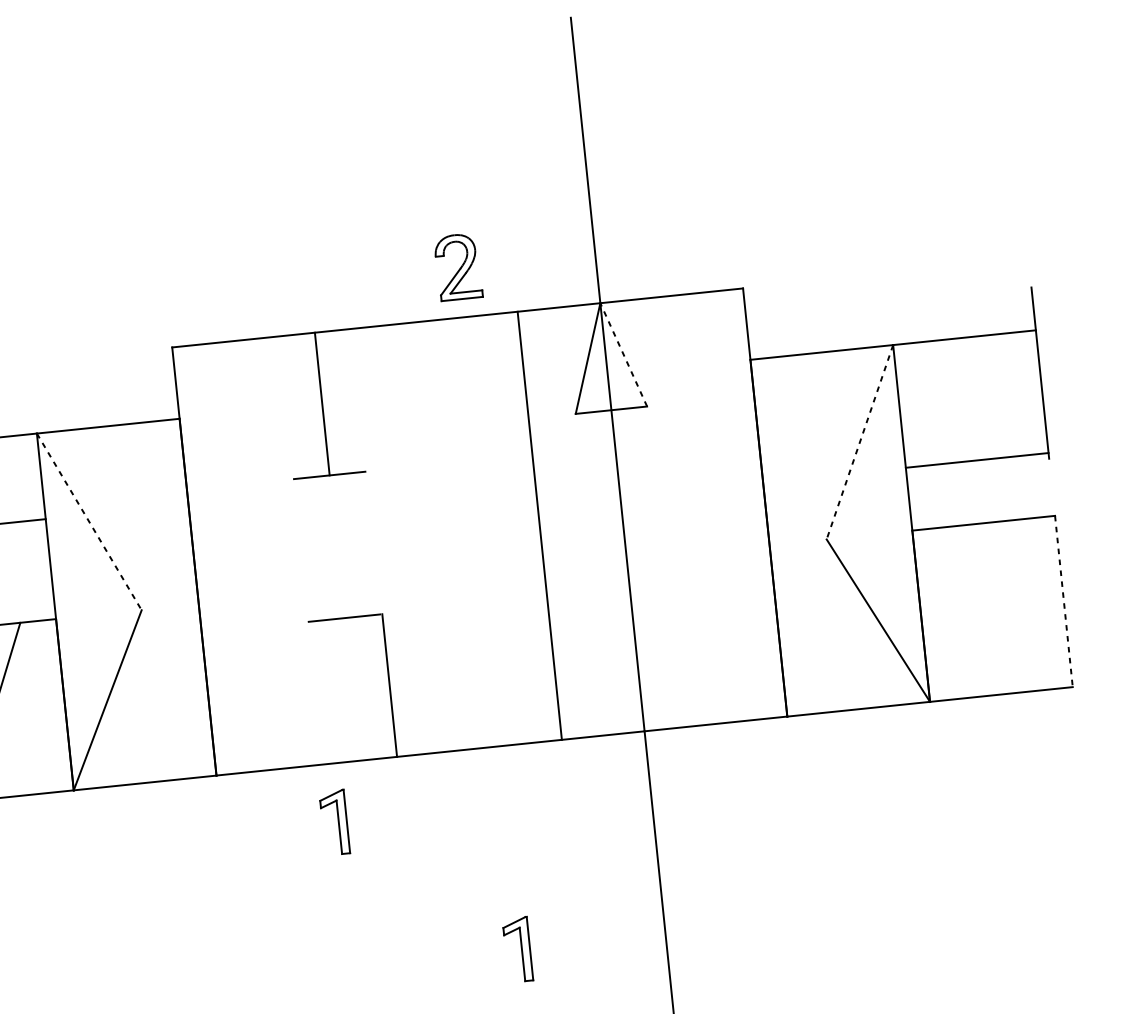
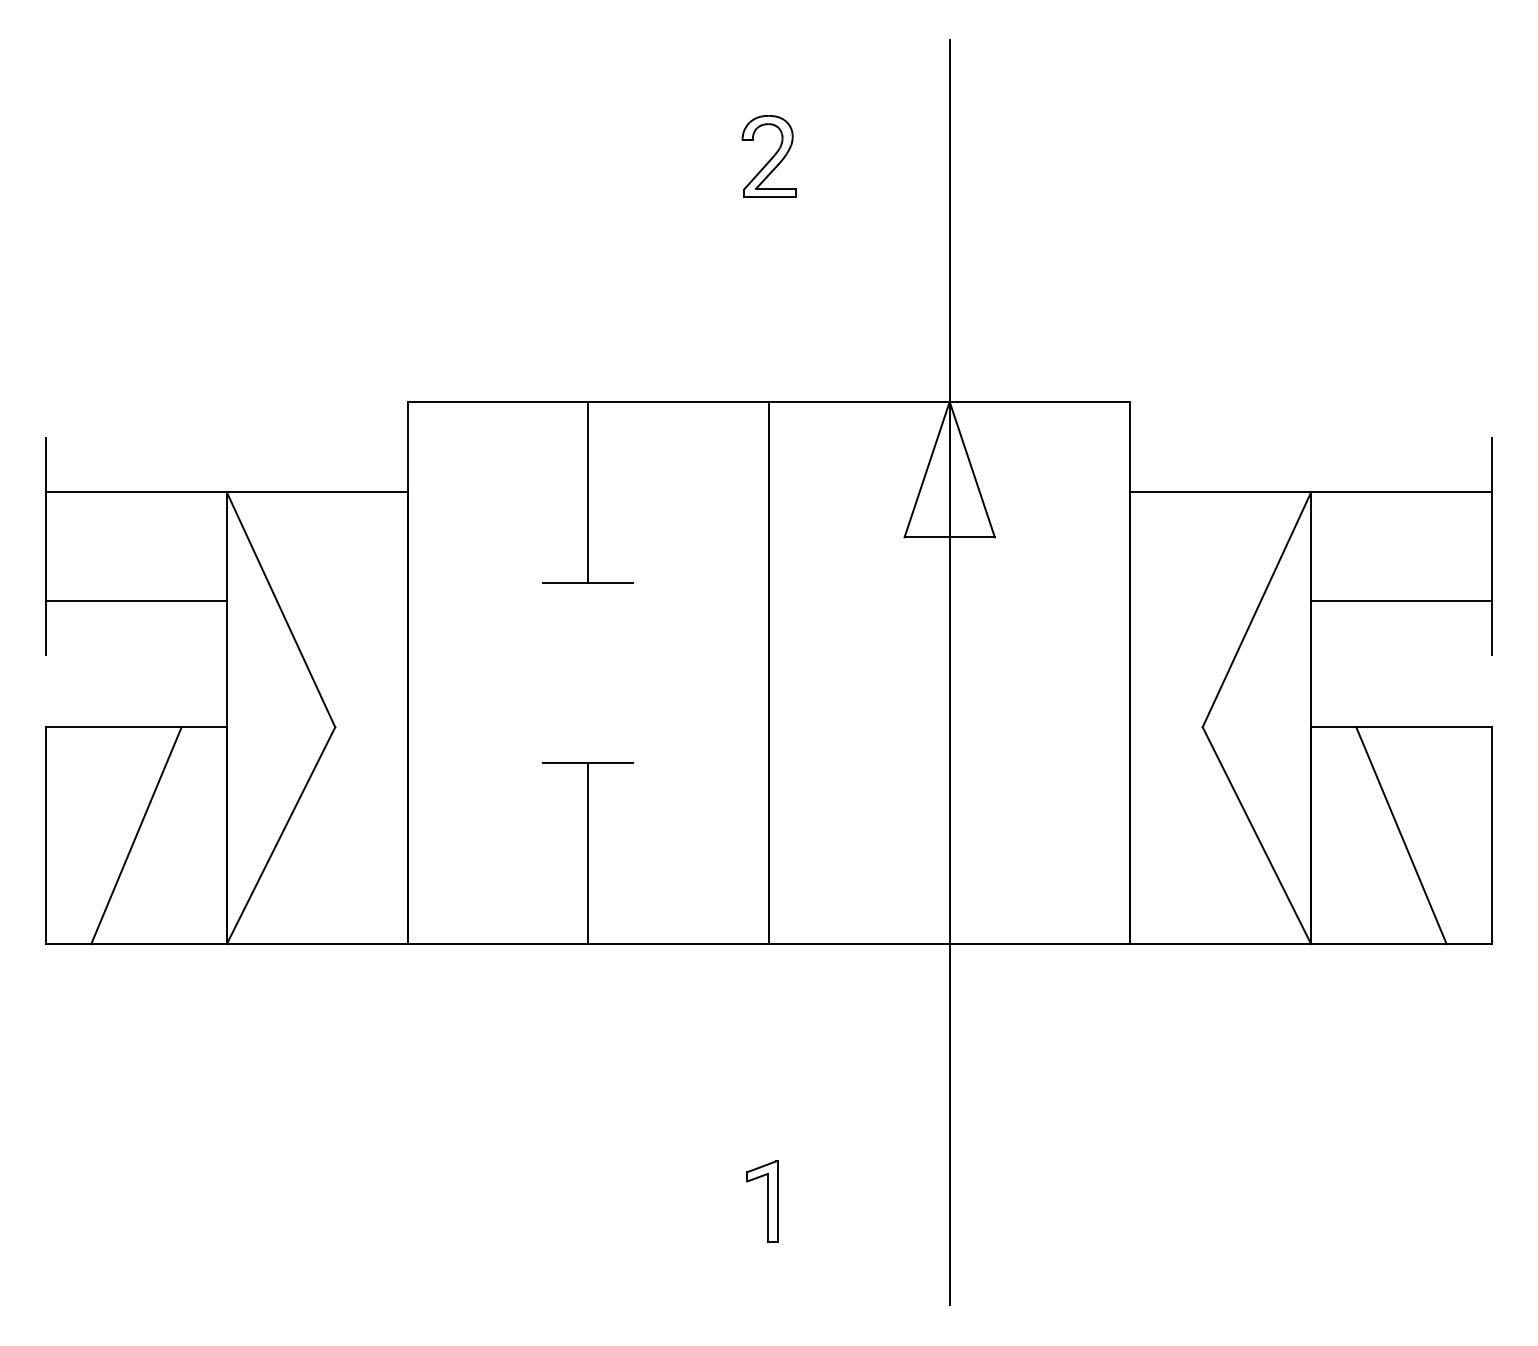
part: (457, 267) -> (768, 156), moved
line: (623, 354) -> (972, 469), dashed -> solid
line: (859, 442) -> (1256, 610), dashed -> solid
line: (977, 460) -> (1401, 600), moved
line: (89, 522) -> (281, 610), dashed -> solid
line: (539, 525) -> (768, 672), moved
line: (1063, 602) -> (1491, 836), dashed -> solid
line: (992, 608) -> (1401, 835), added
line: (389, 685) -> (588, 853), moved
part: (334, 822) -> (549, 1018), removed

